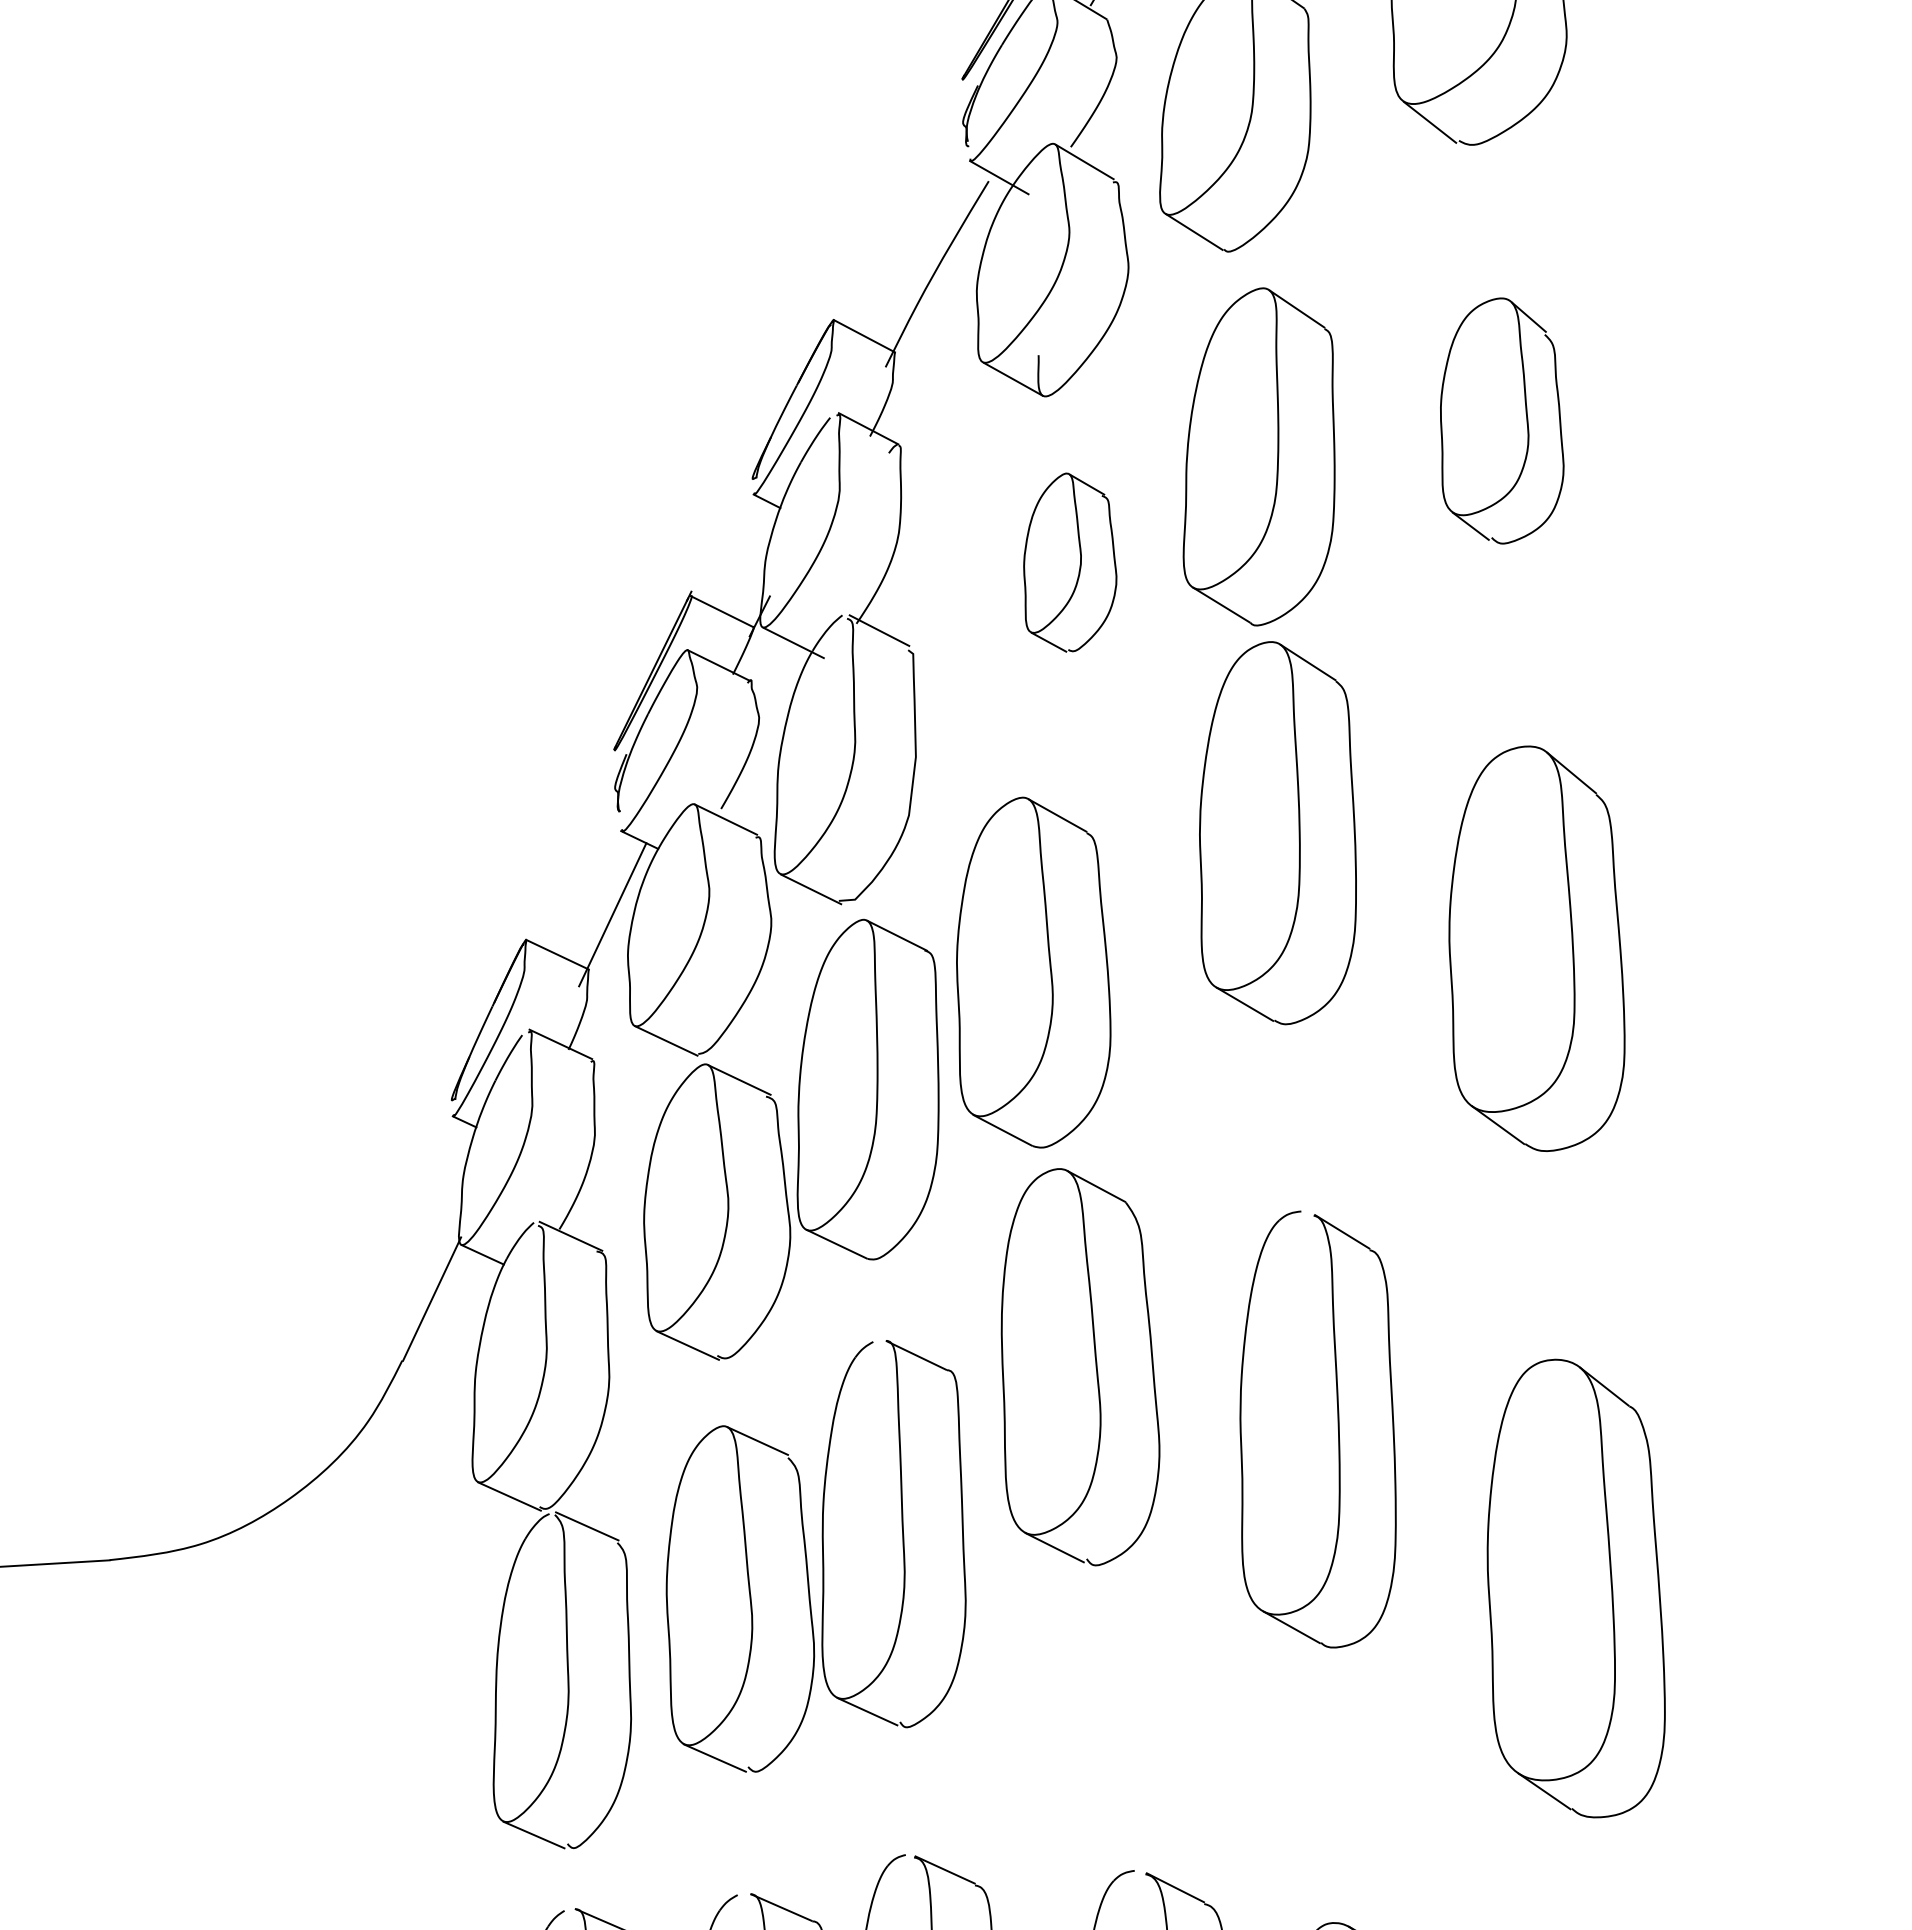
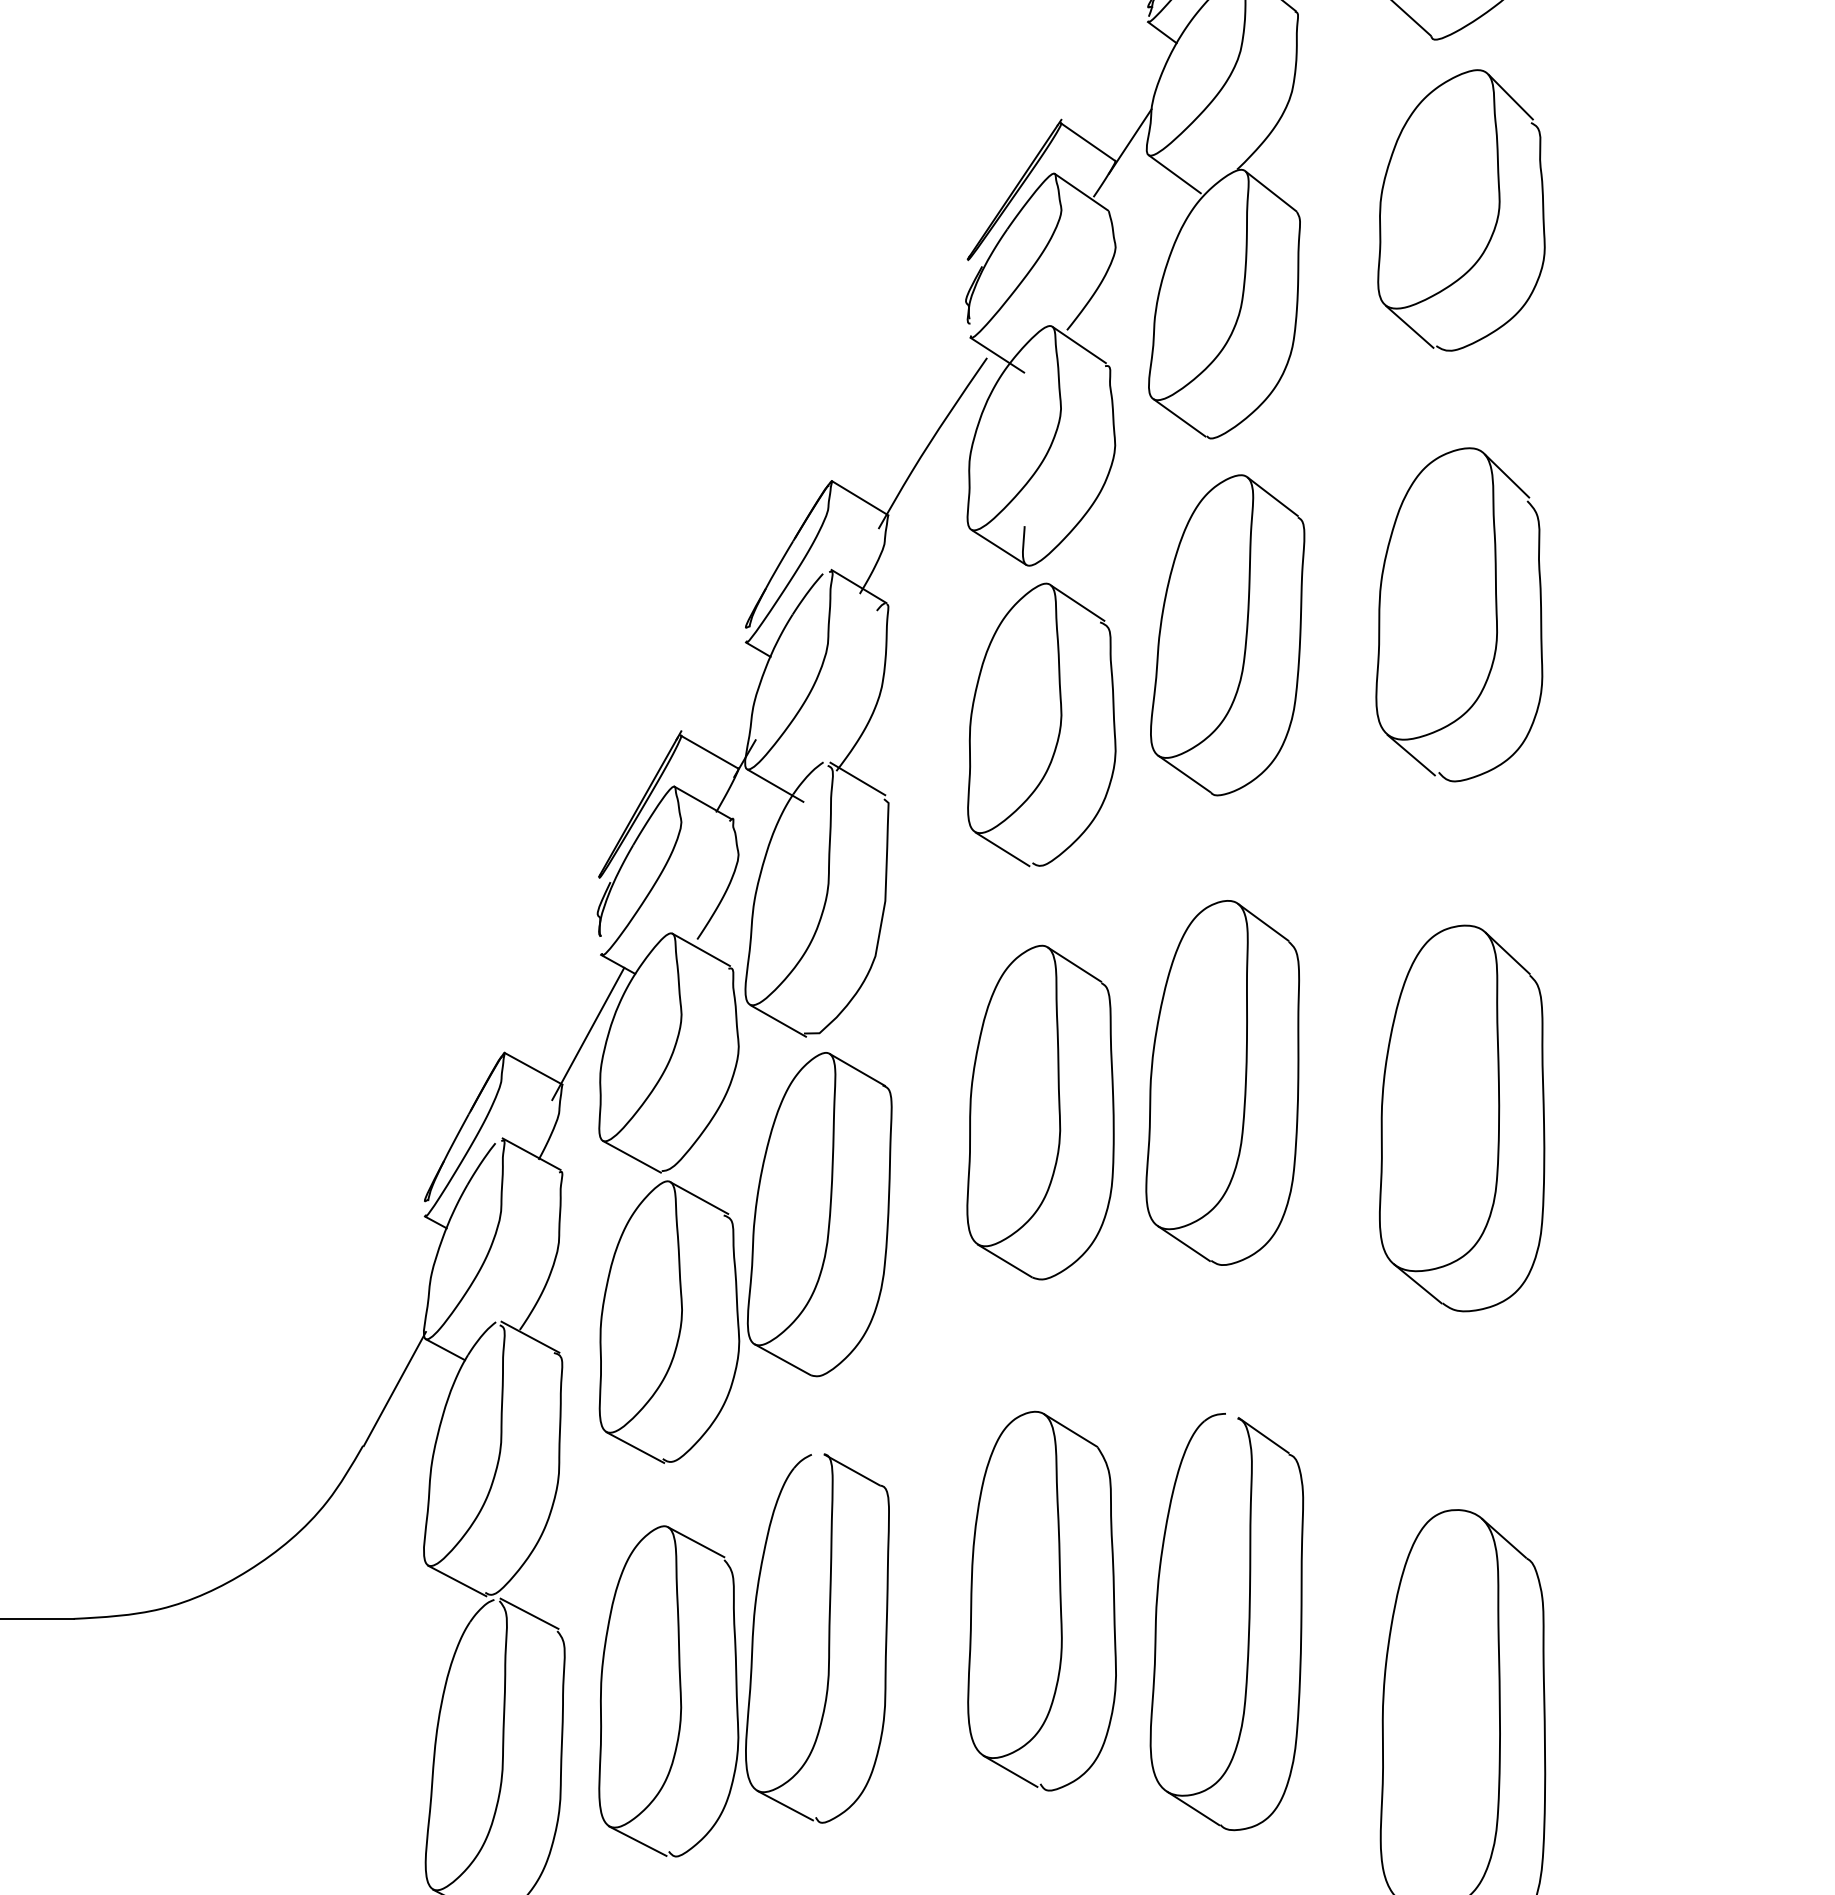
part: (1500, 420) -> (1459, 614), size x1.43
part: (1068, 562) -> (1041, 724), size x1.67
part: (1275, 832) -> (1222, 1082), moved
part: (1030, 972) -> (1040, 1112), moved
part: (1076, 1366) -> (1041, 1600), moved
part: (1337, 1428) -> (1248, 1622), moved

